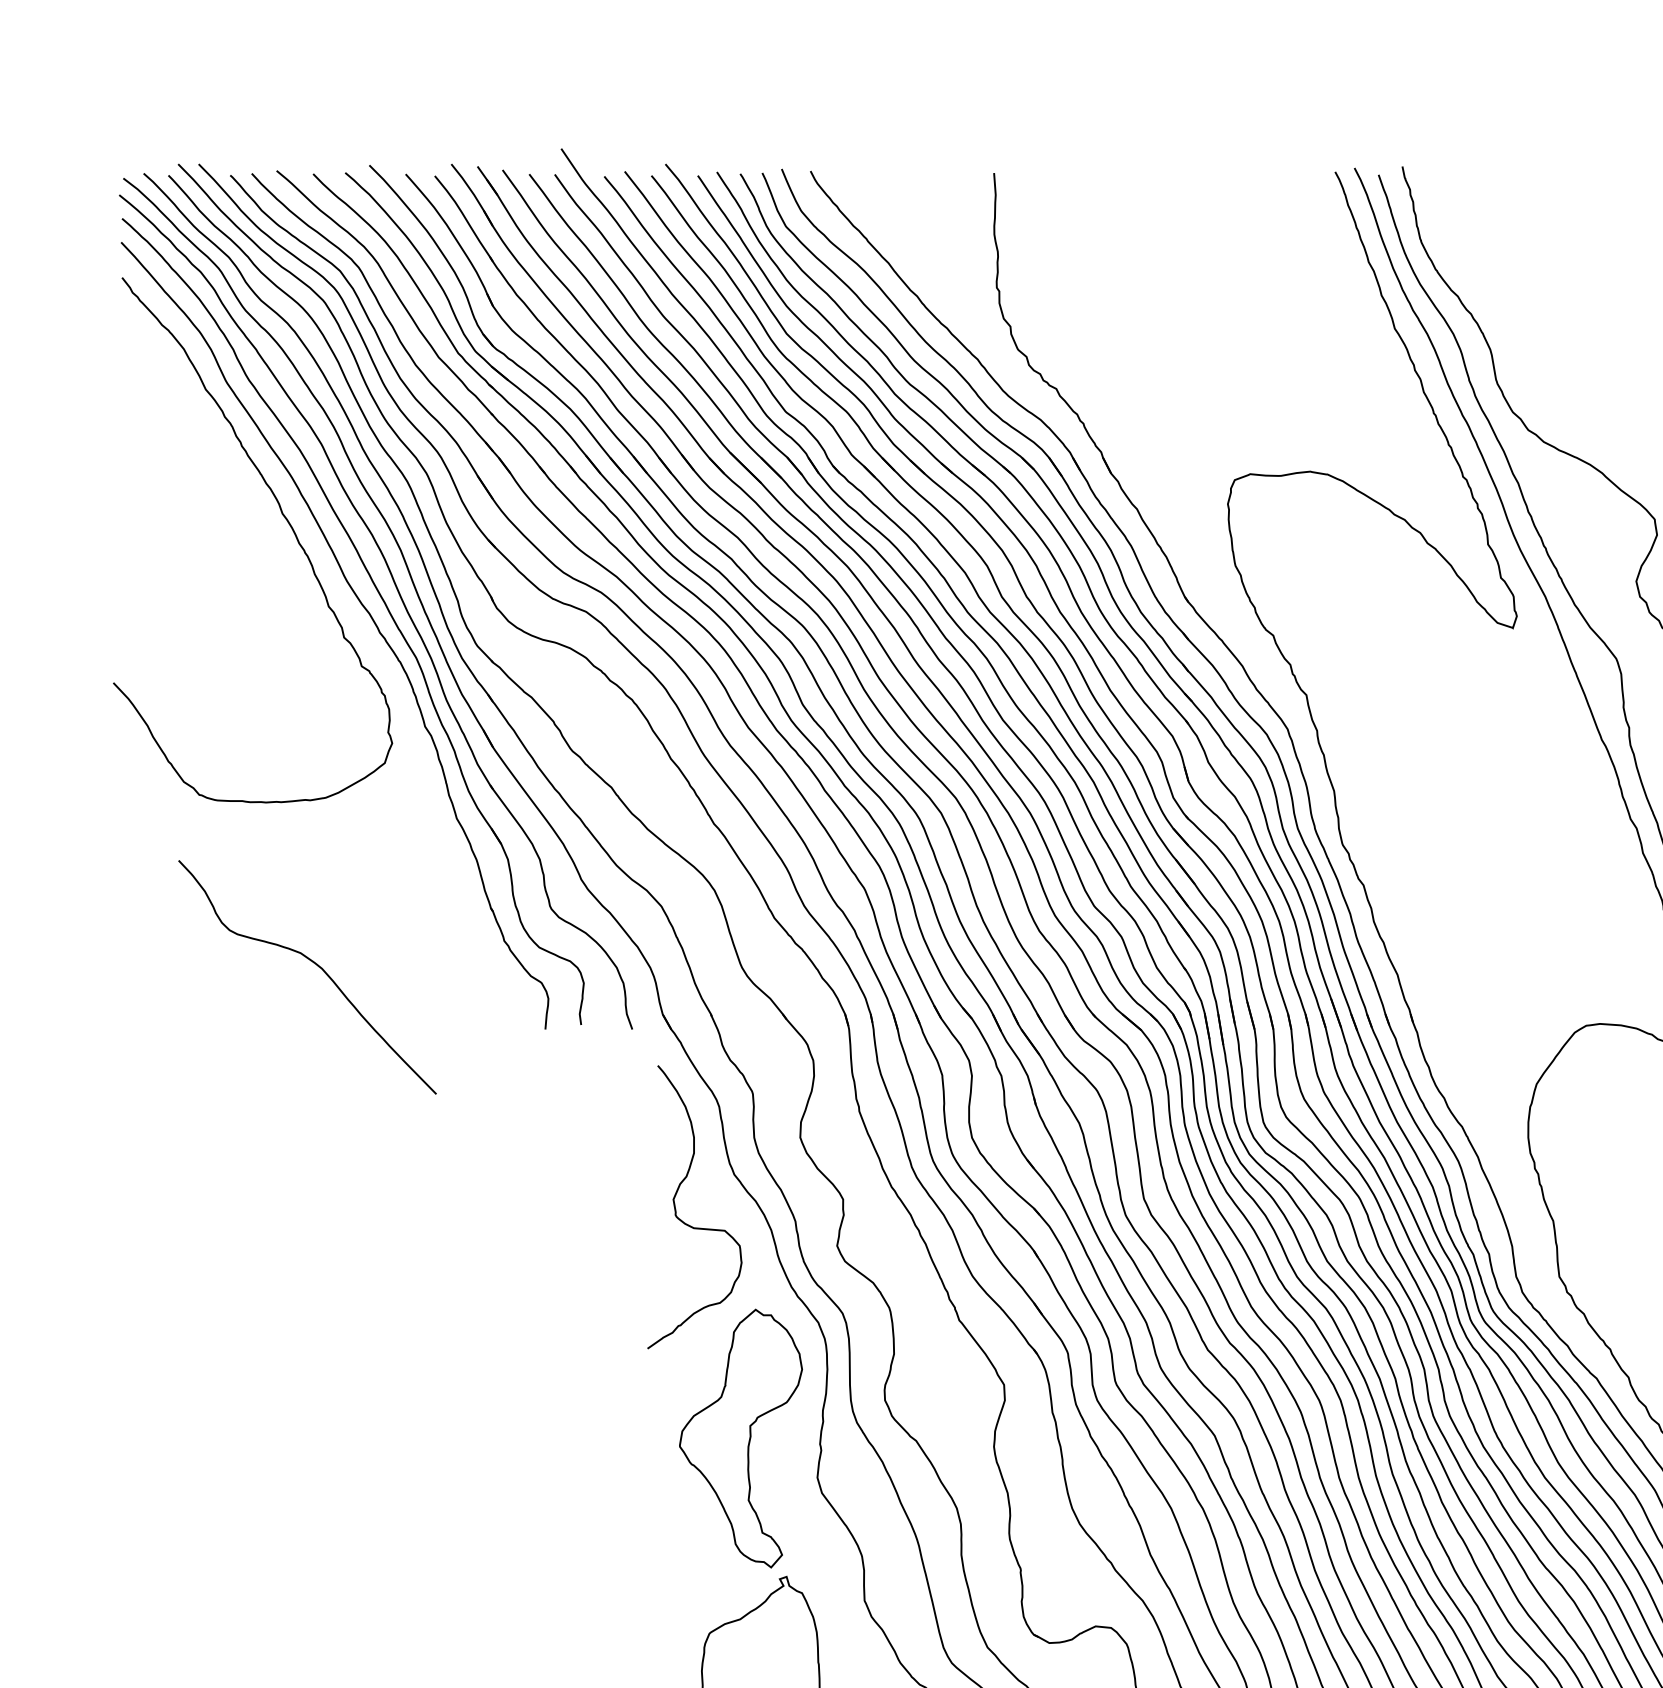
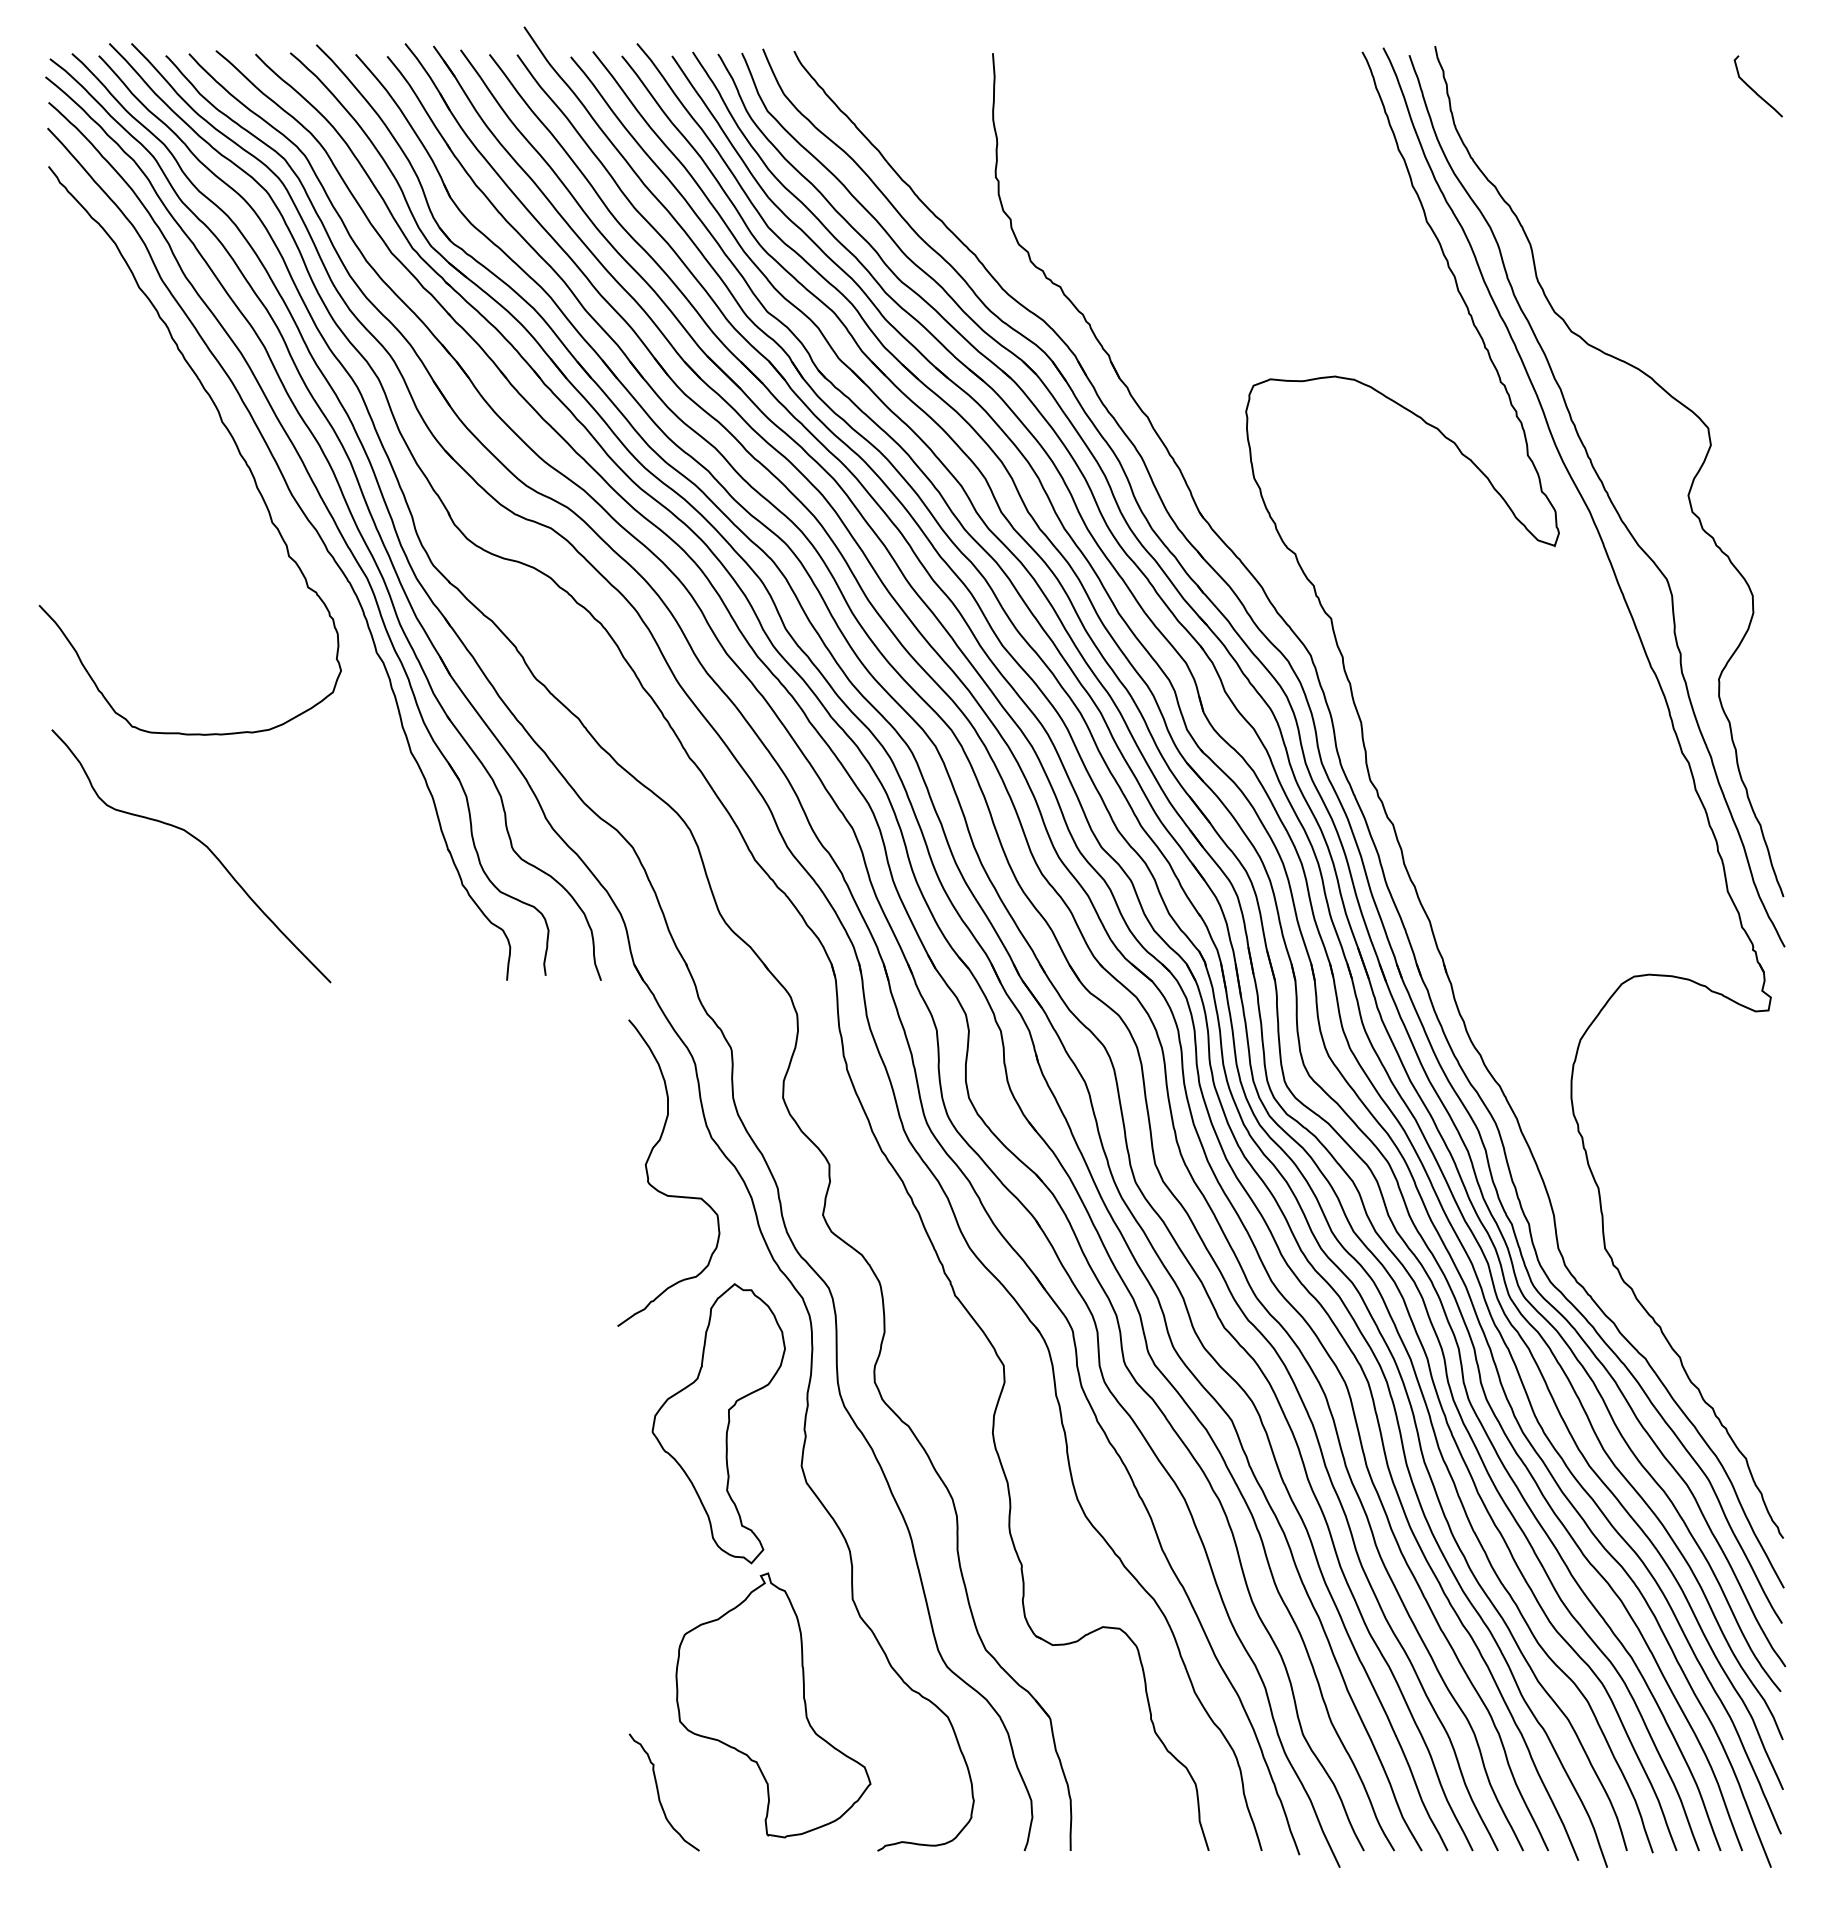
curve: (317, 966) -> (202, 844), moved

